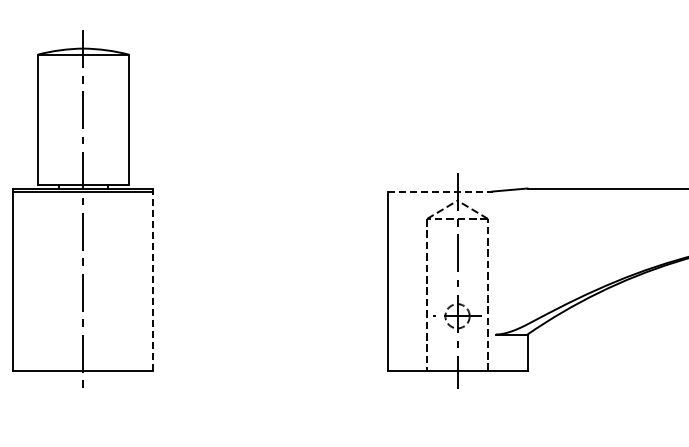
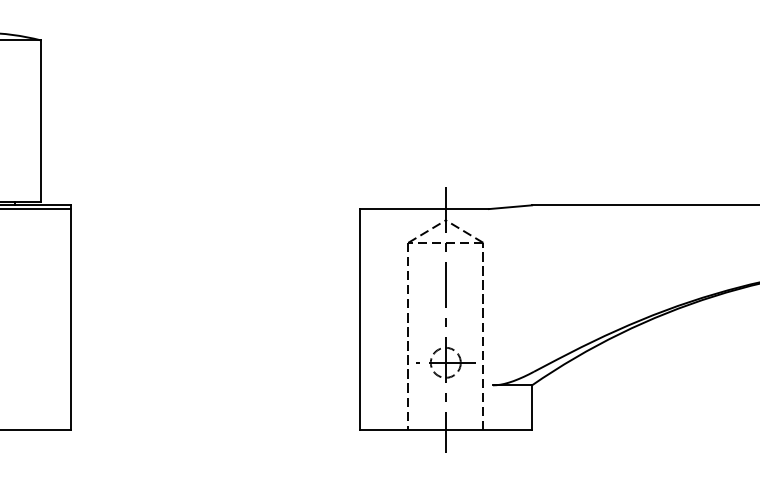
line: (440, 191) -> (424, 209), dashed -> solid
line: (153, 279) -> (71, 317), dashed -> solid

